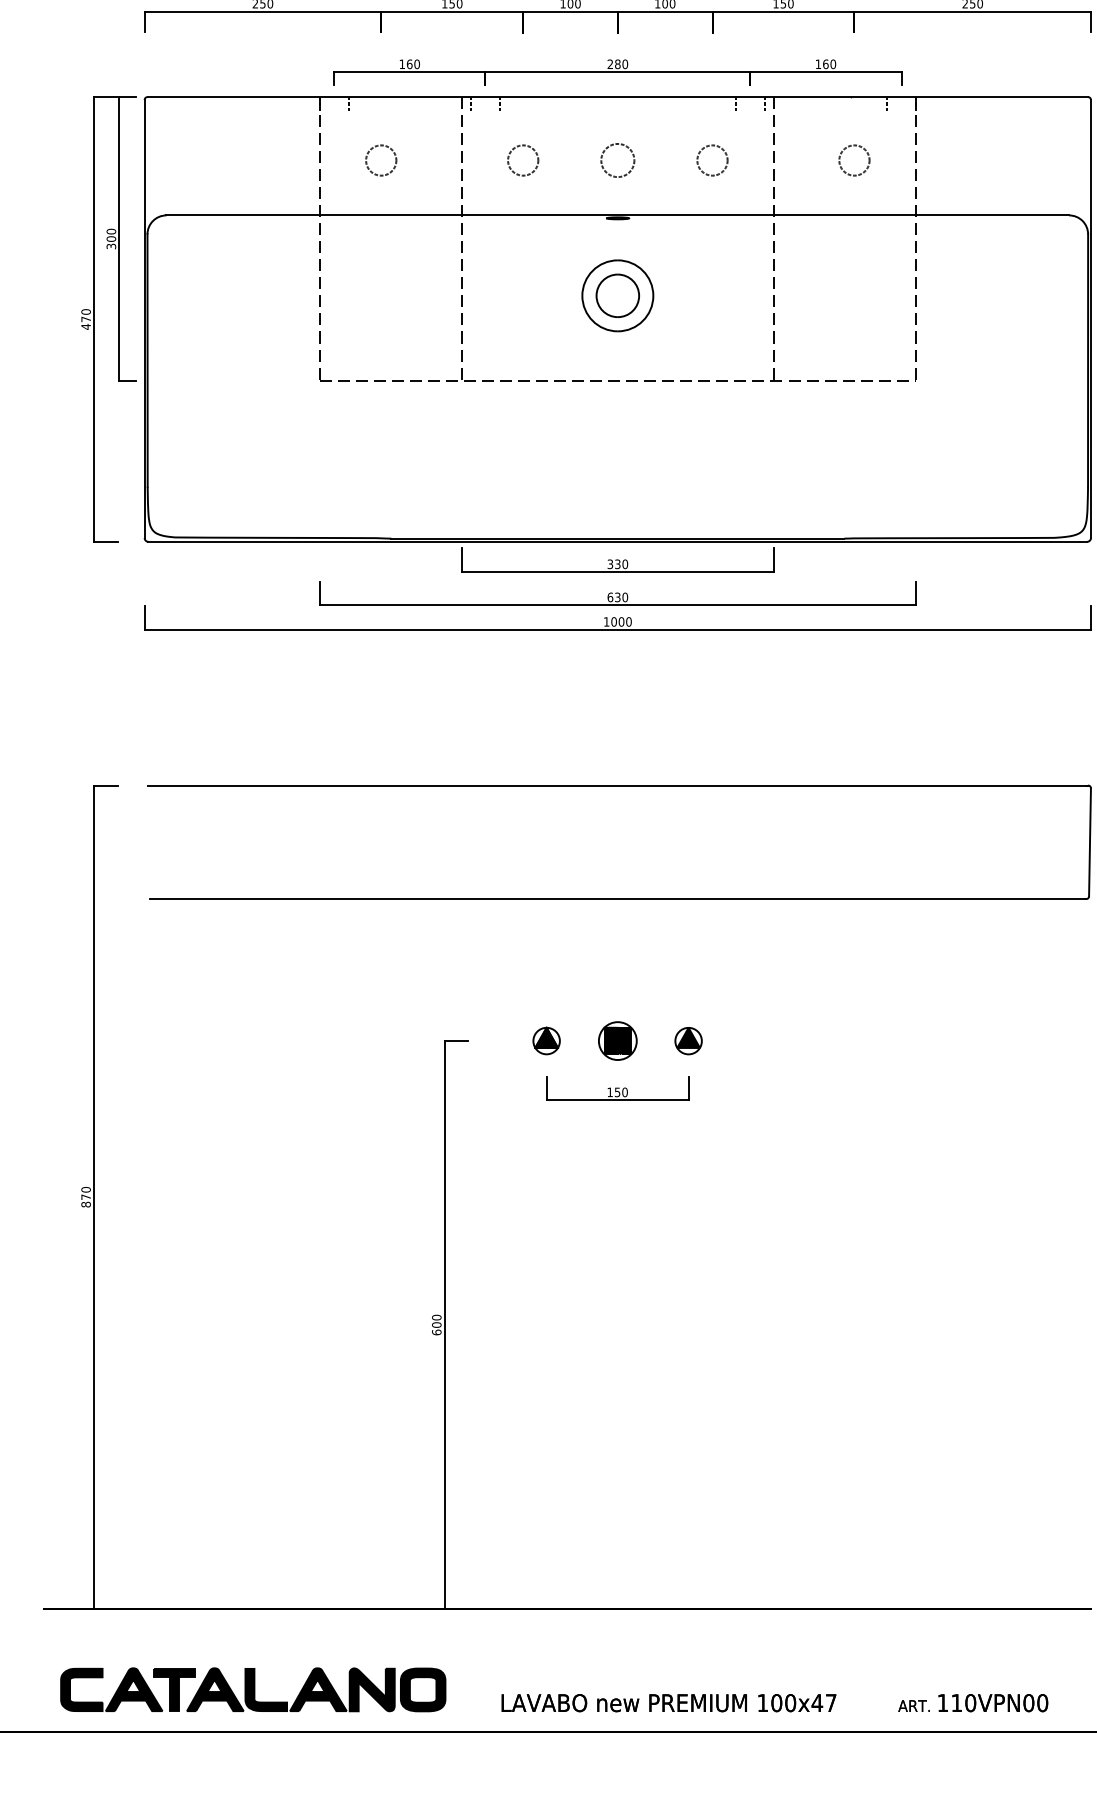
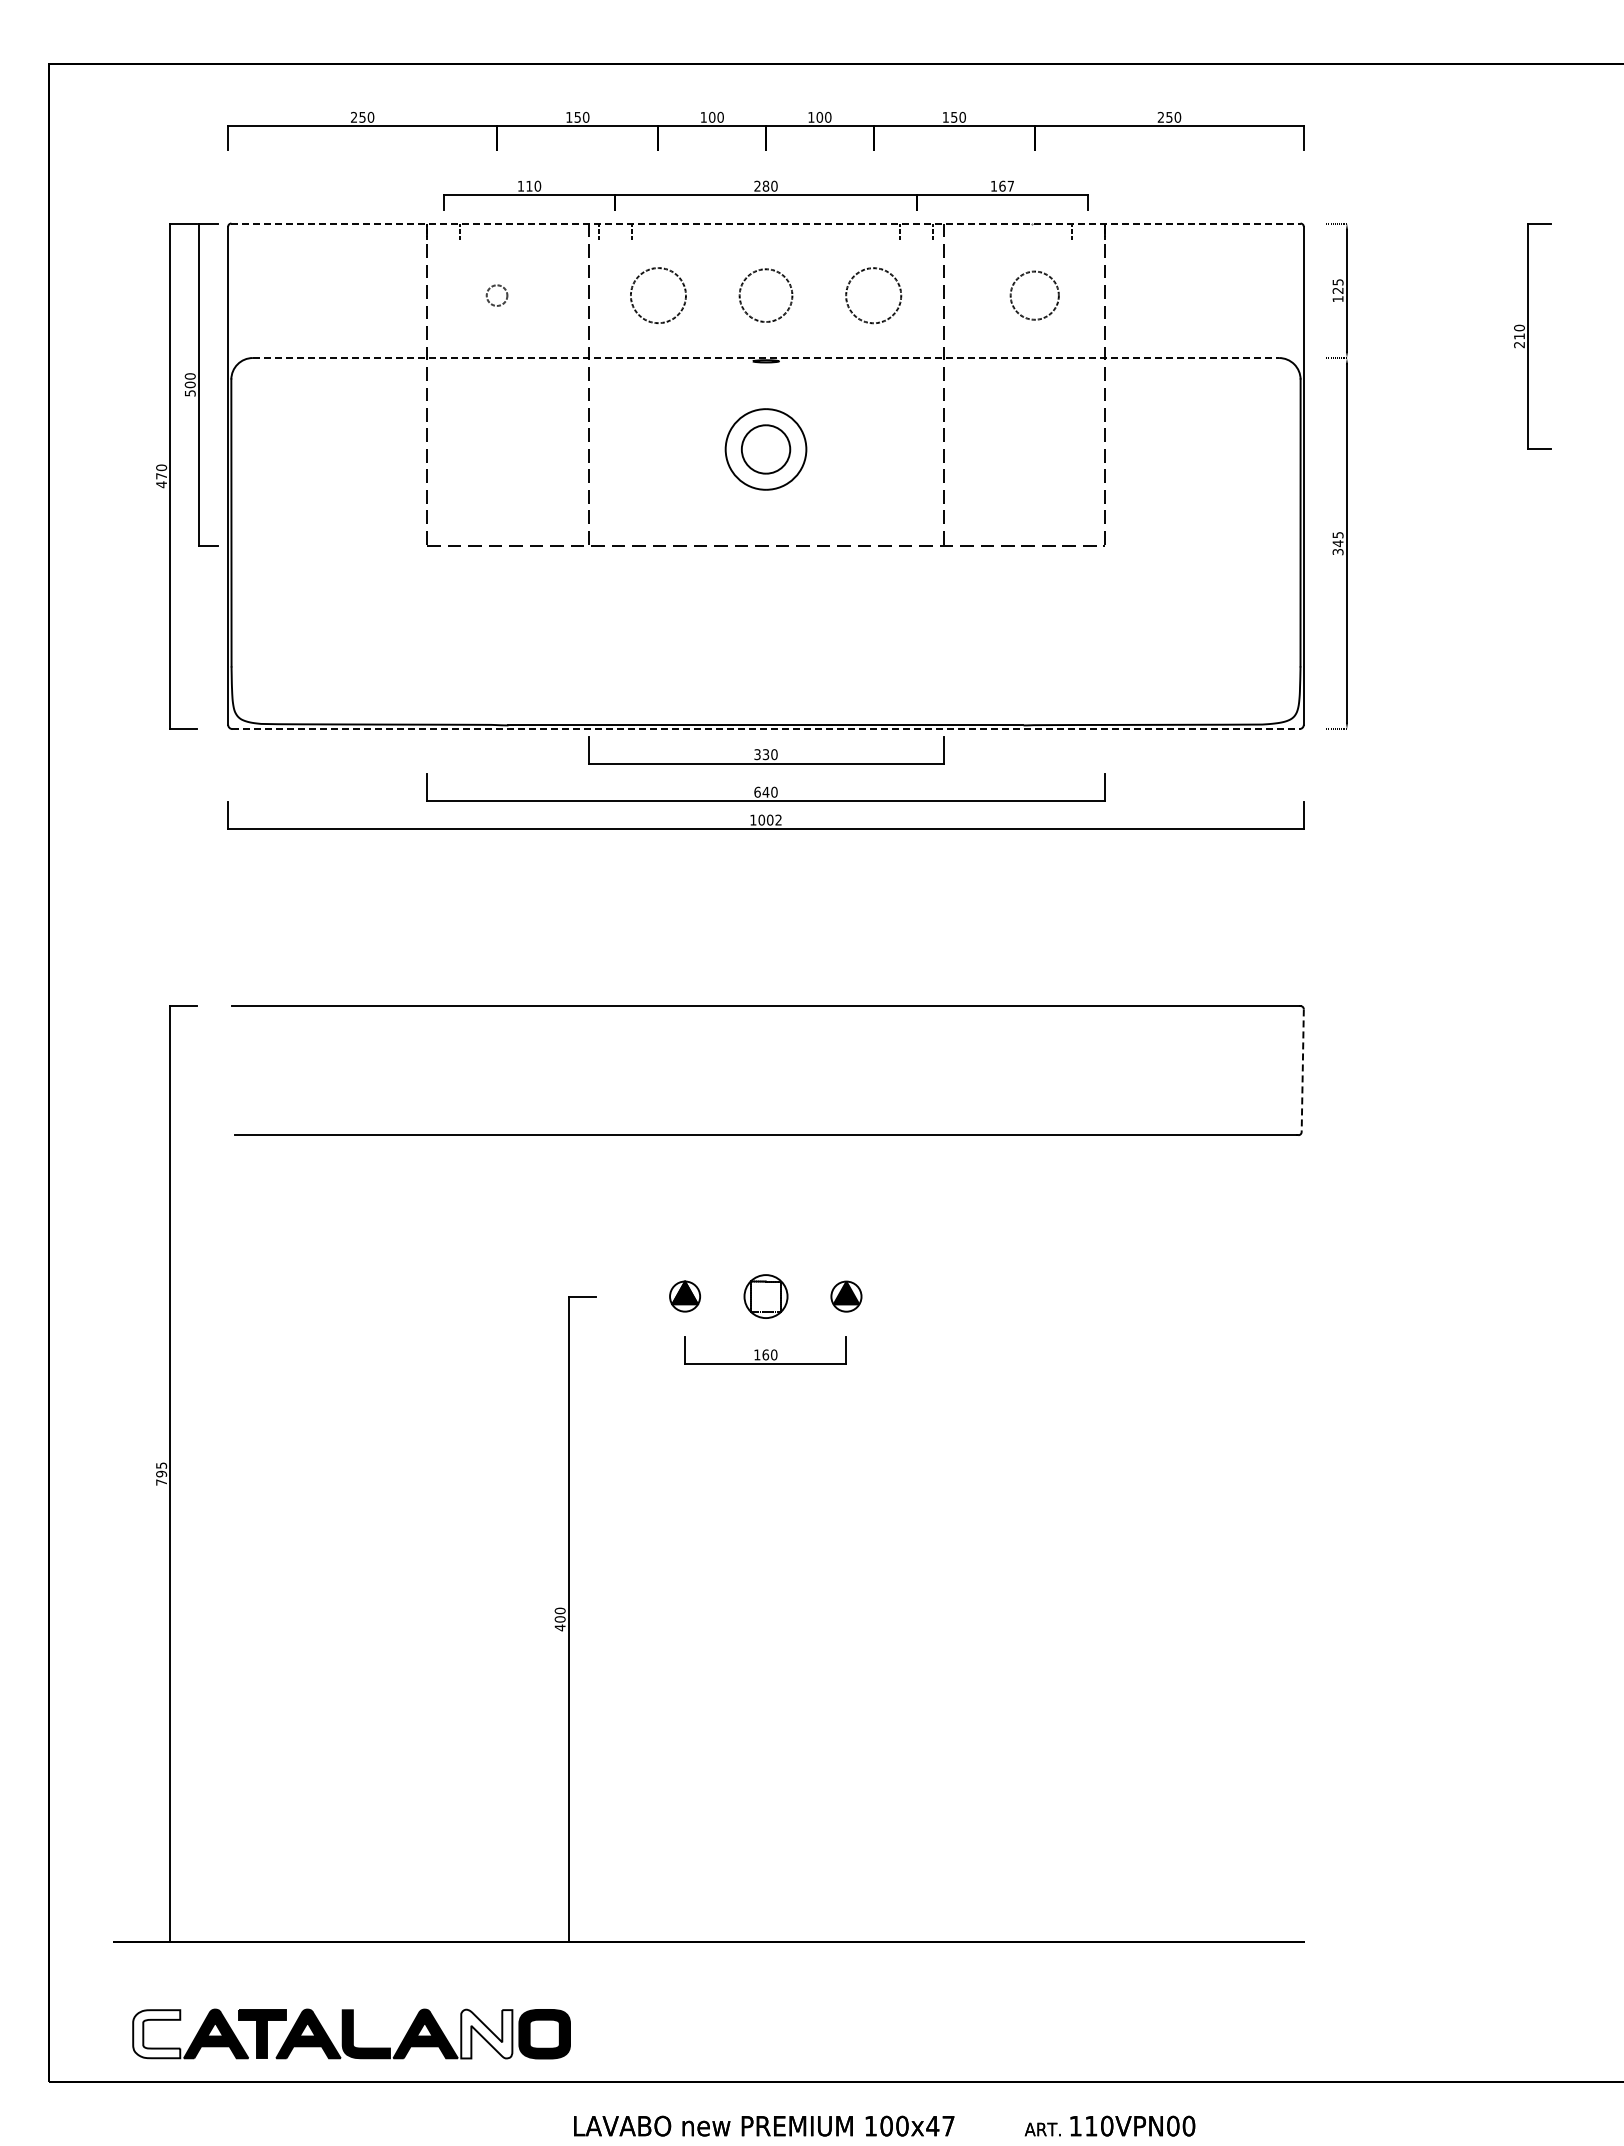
text: (409, 63) -> (529, 185), 160 -> 110
text: (832, 63) -> (1010, 185), 160 -> 167
line: (617, 97) -> (765, 223), solid -> dashed
circle: (380, 160) -> (496, 295), size x0.6
circle: (523, 160) -> (658, 295), size x1.6
circle: (617, 160) -> (765, 295), size x1.4
circle: (712, 160) -> (873, 295), size x1.6
circle: (854, 160) -> (1035, 295), size x1.4
line: (618, 215) -> (766, 358), solid -> dashed
text: (110, 246) -> (189, 393), 300 -> 500
line: (617, 542) -> (765, 729), solid -> dashed
text: (617, 596) -> (765, 791), 630 -> 640
text: (628, 621) -> (778, 819), 1000 -> 1002
line: (1089, 843) -> (1302, 1071), solid -> dashed
fill: (617, 1040) -> (765, 1296), removed
text: (617, 1092) -> (765, 1354), 150 -> 160
text: (86, 1196) -> (161, 1473), 870 -> 795
text: (436, 1332) -> (559, 1627), 600 -> 400
fill: (371, 1689) -> (486, 2033), removed
fill: (81, 1690) -> (156, 2034), removed
text: (774, 1702) -> (884, 2125), moved

